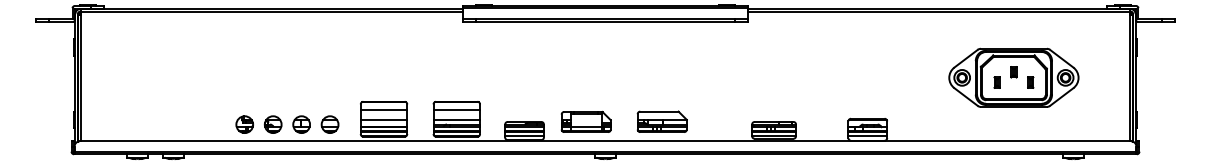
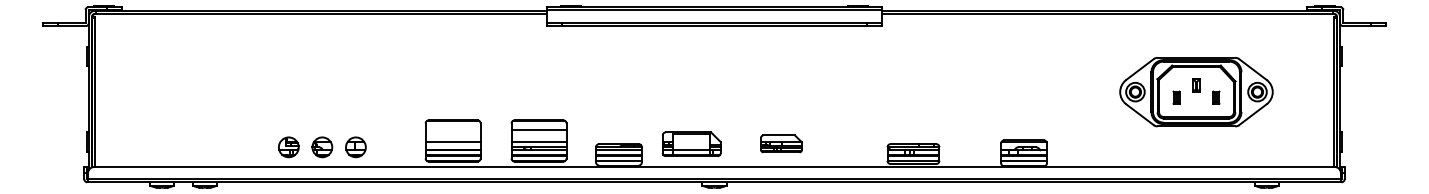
line: (383, 109) -> (452, 129), removed
part: (662, 121) -> (781, 143), size x0.7
part: (330, 124) -> (389, 147), removed

